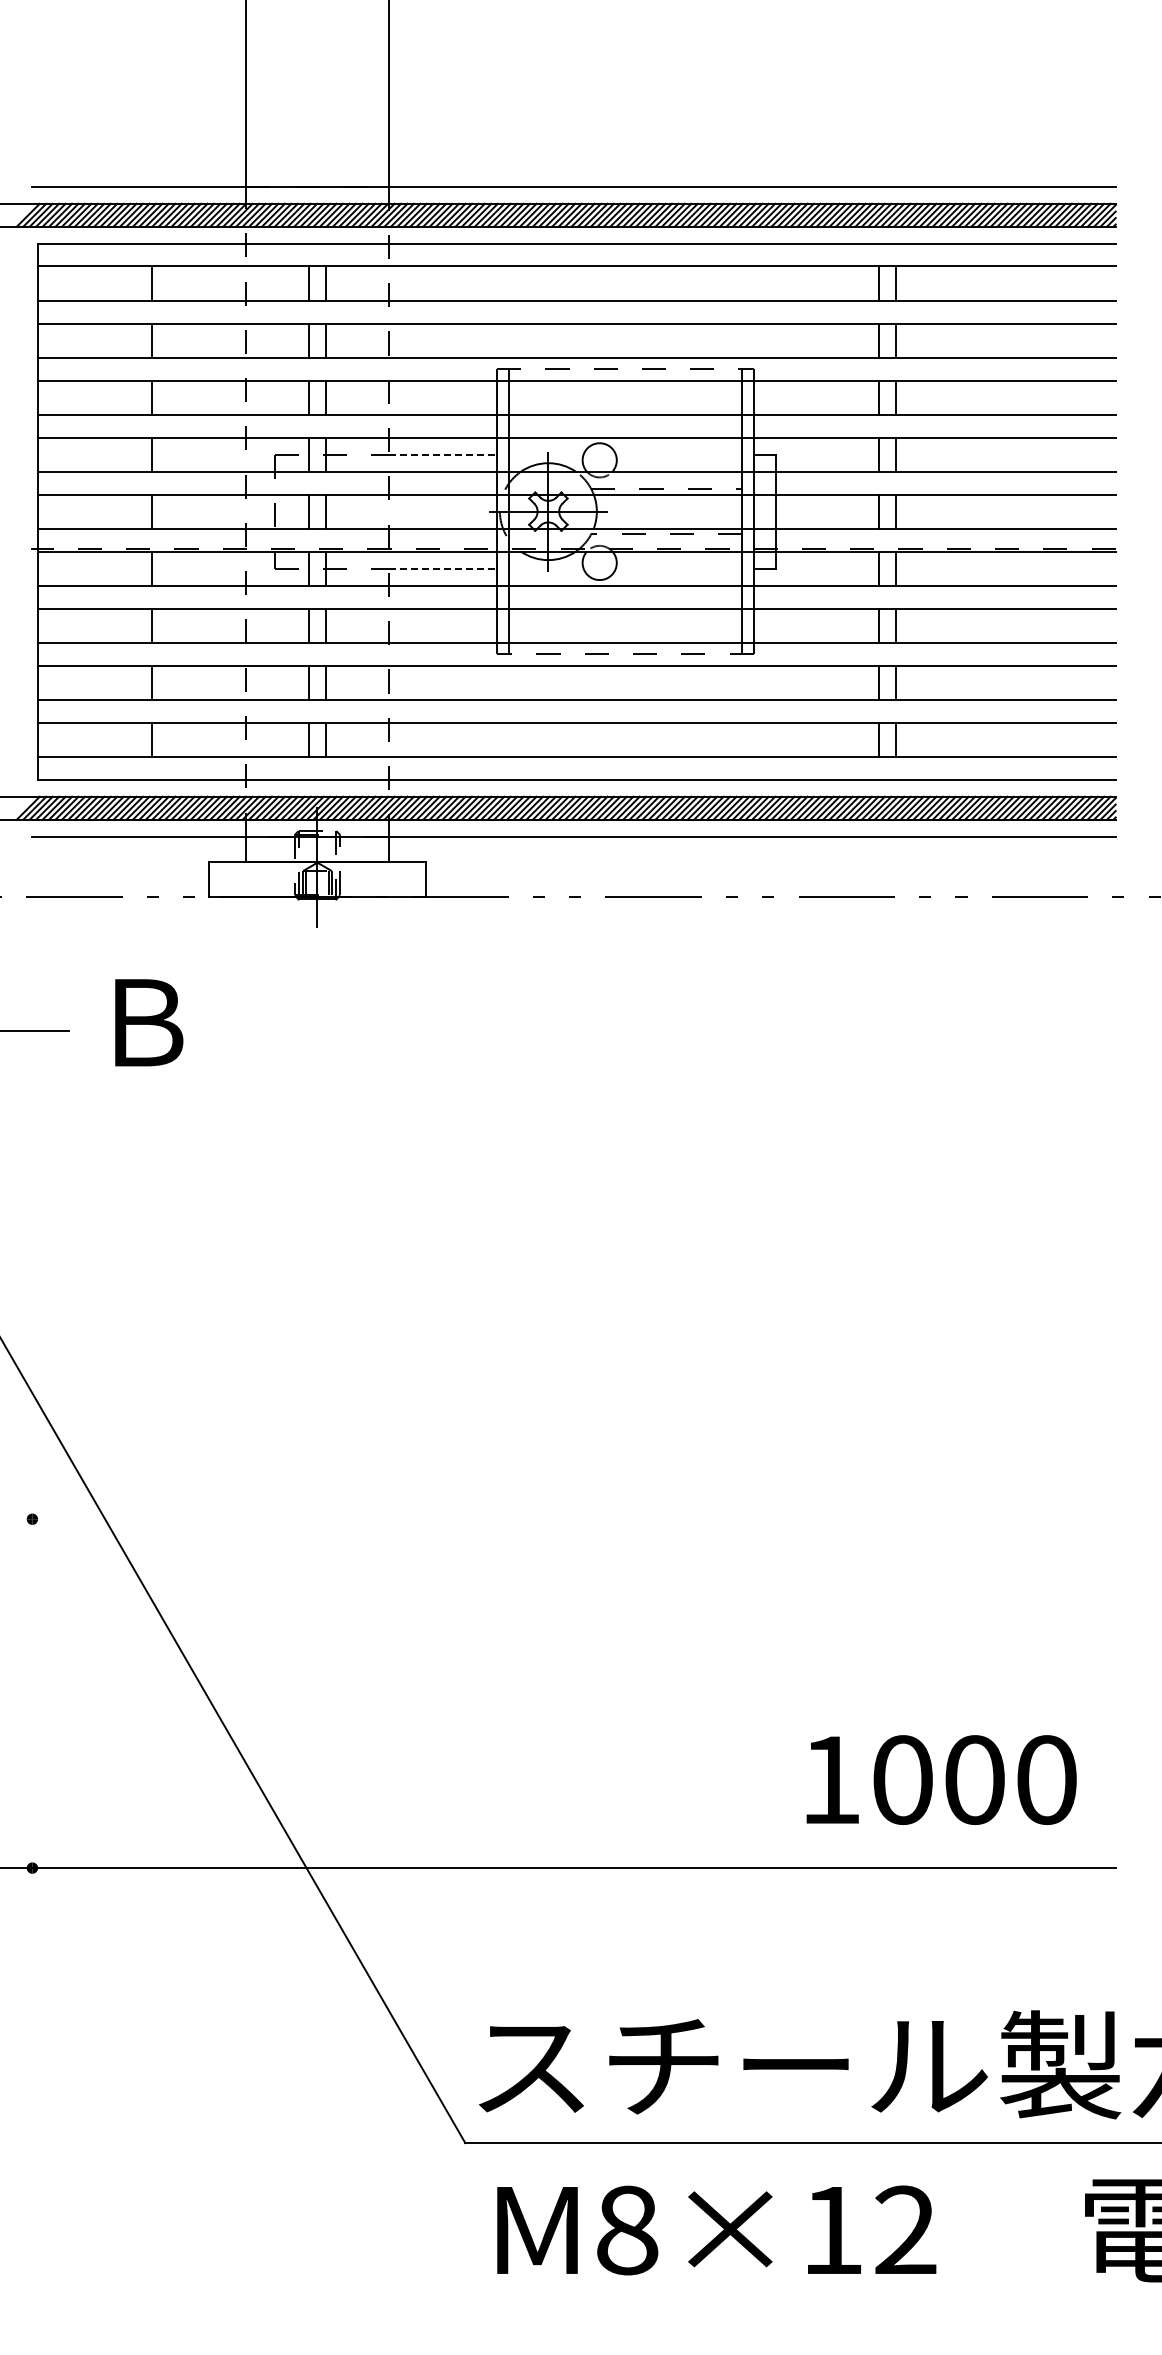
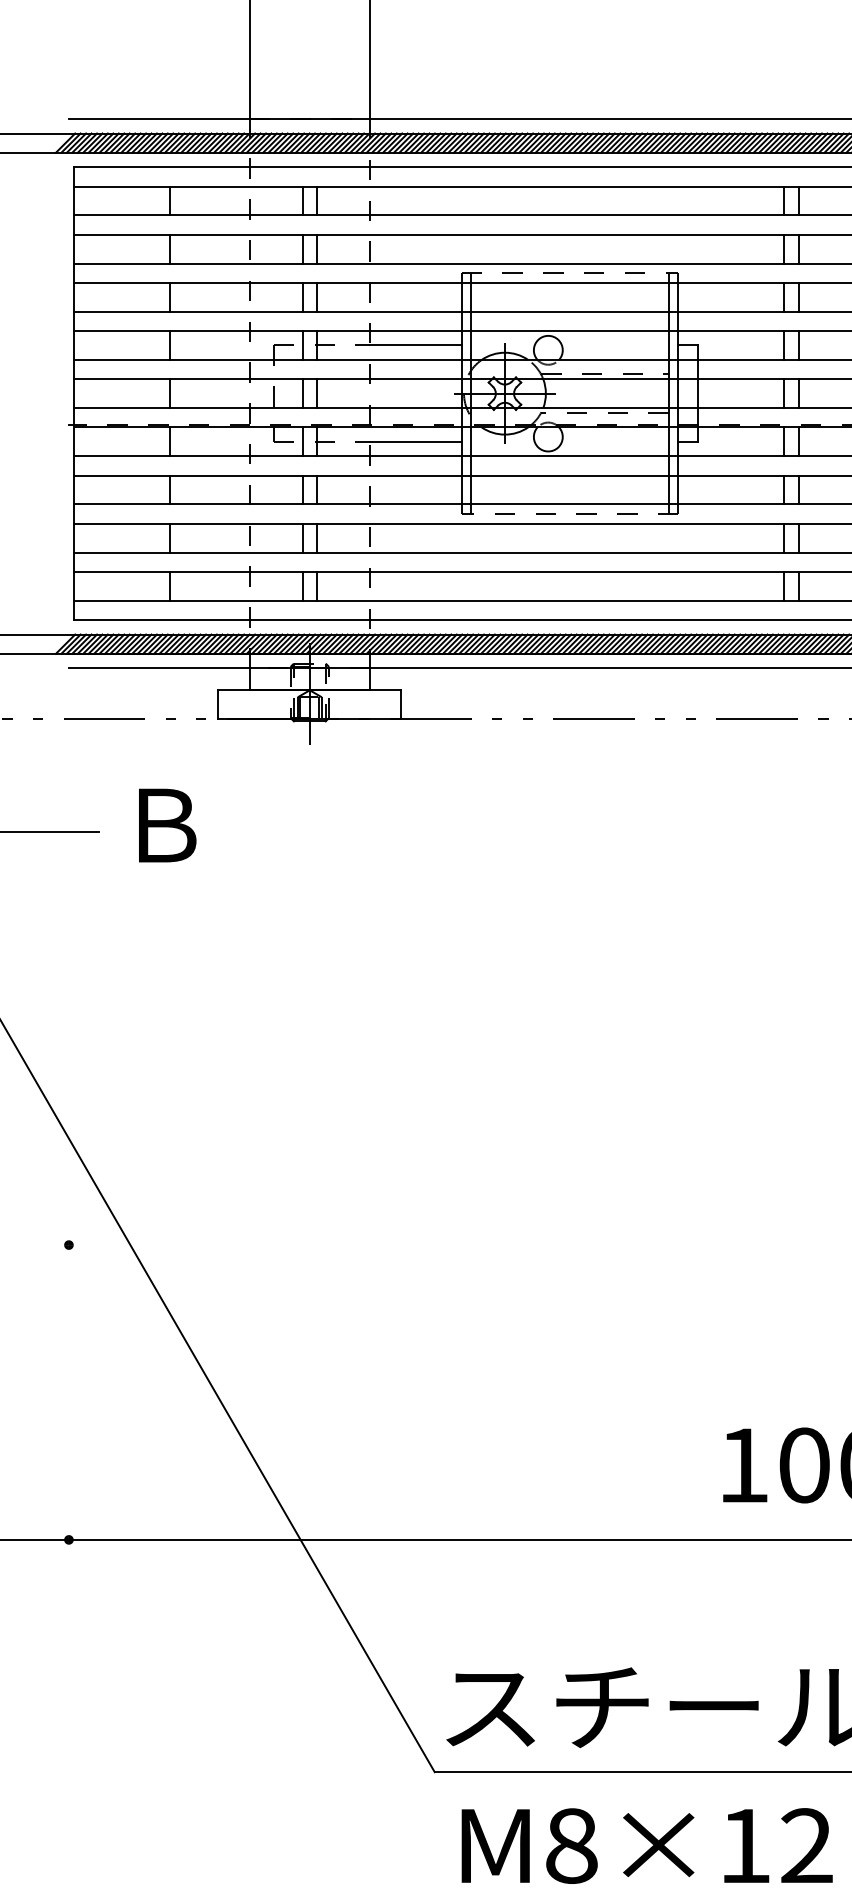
line: (443, 454) -> (416, 345), dashed -> solid
line: (443, 568) -> (416, 441), dashed -> solid

